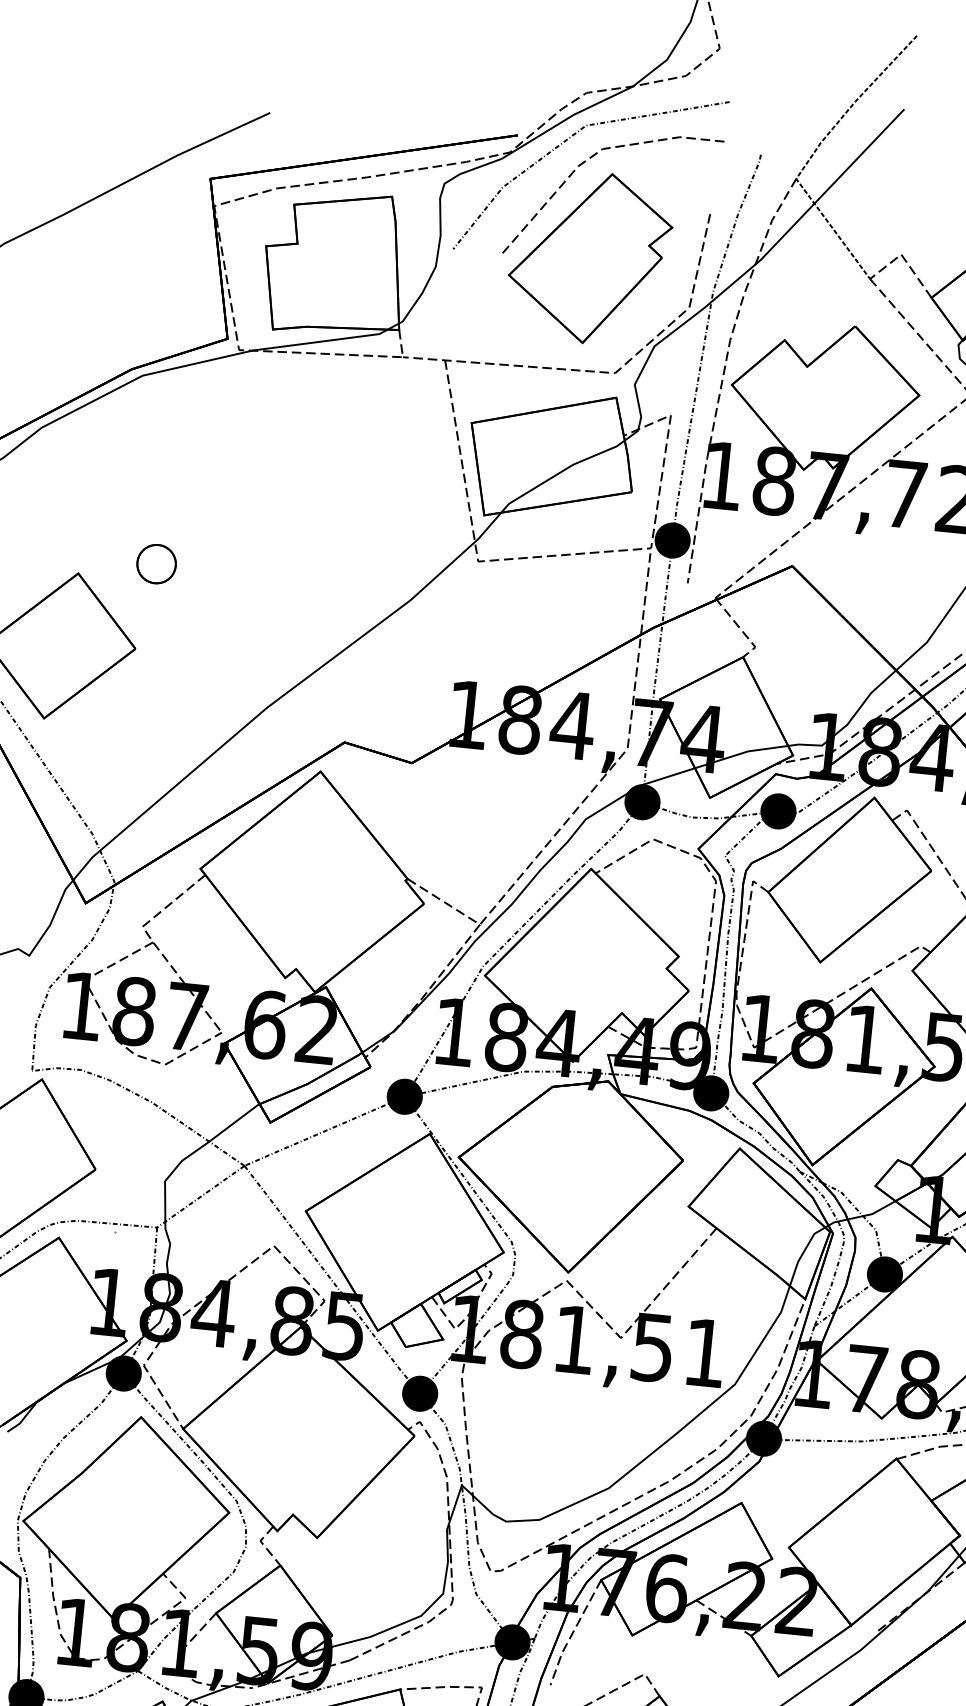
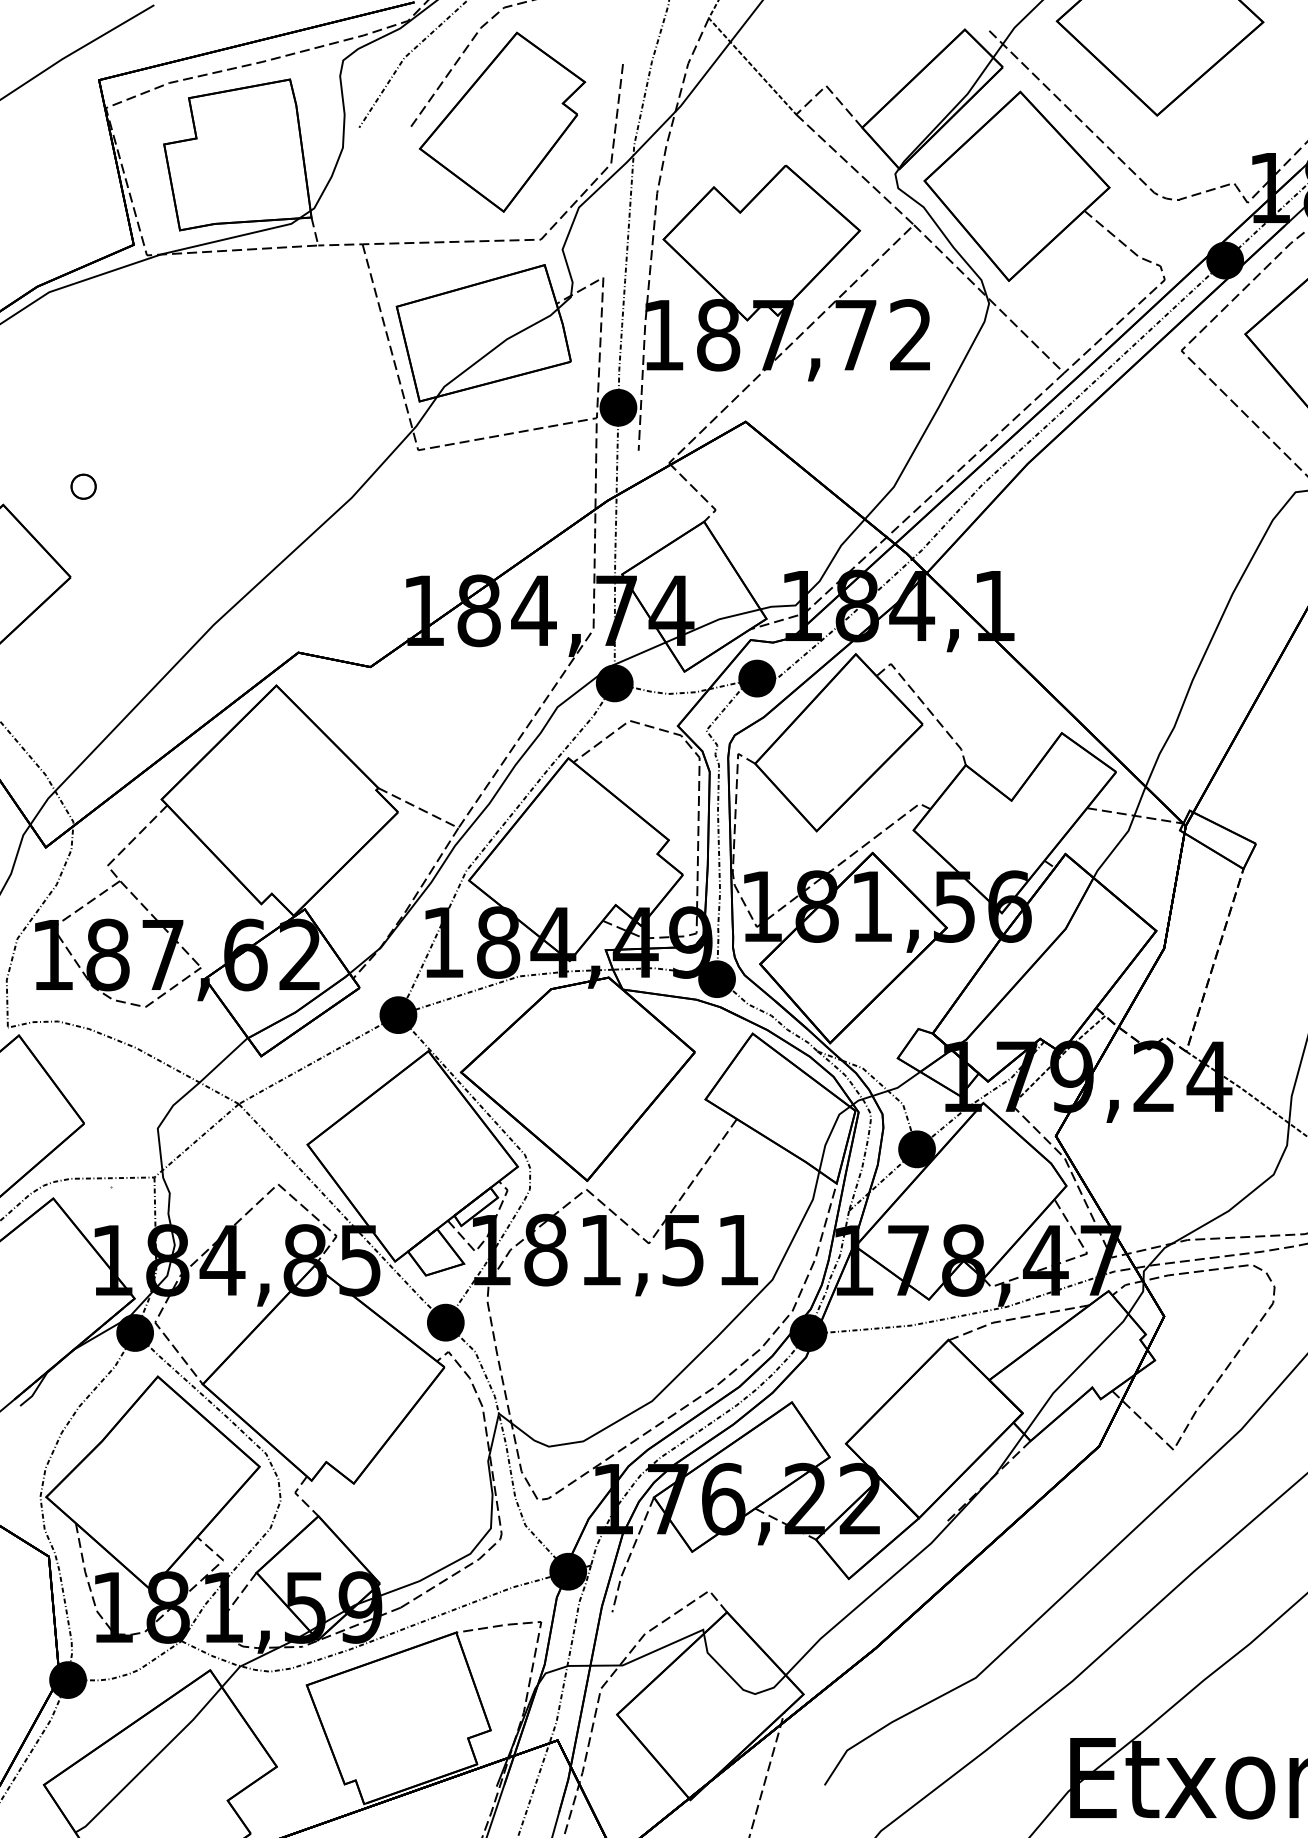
part: (156, 563) -> (83, 486), size x0.6

